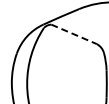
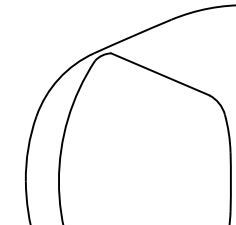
line: (74, 34) -> (161, 74), dashed -> solid

